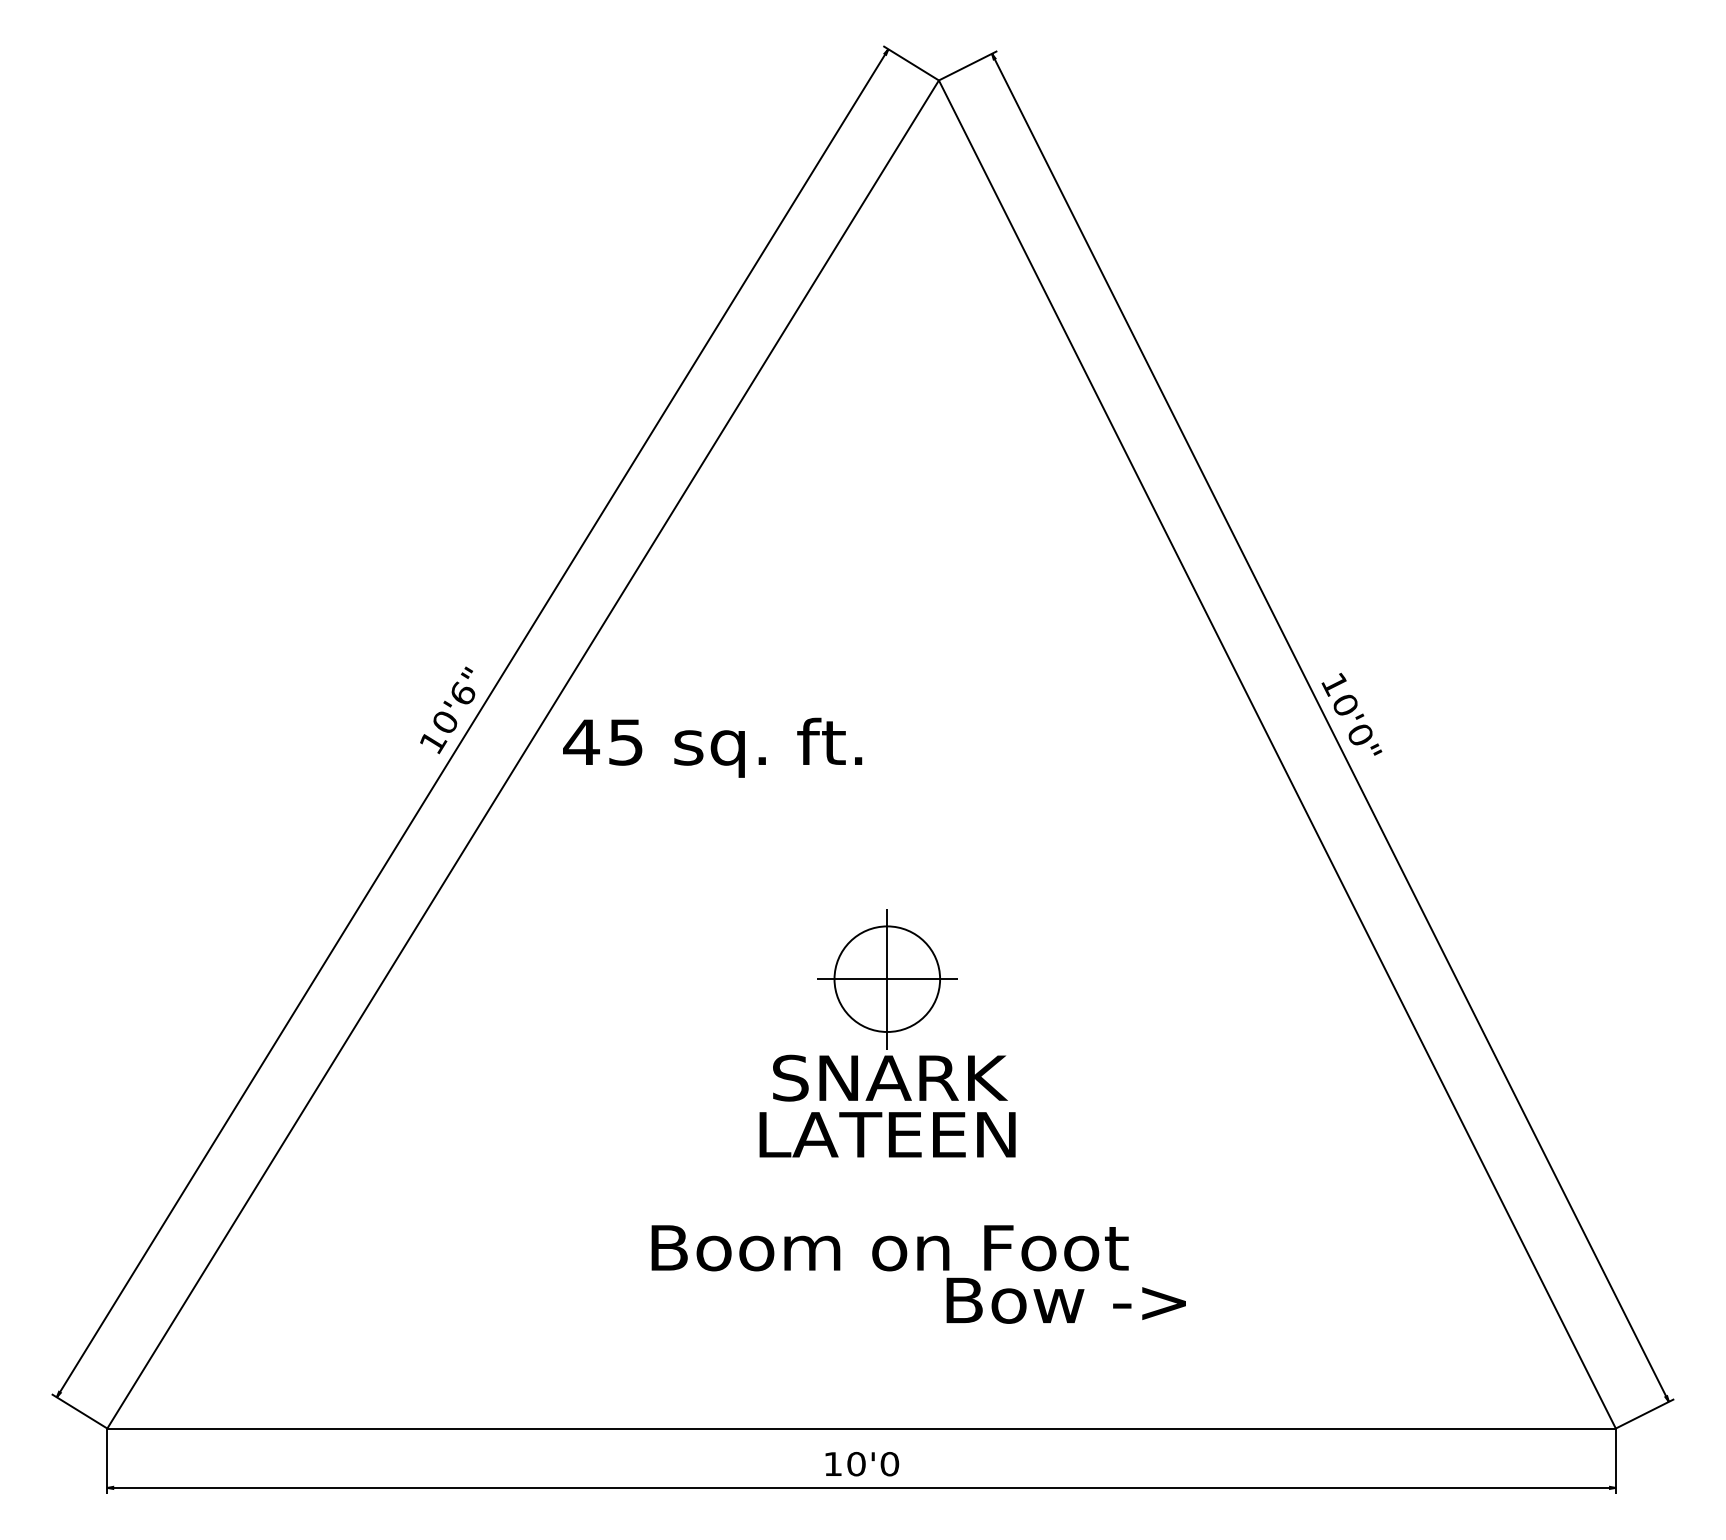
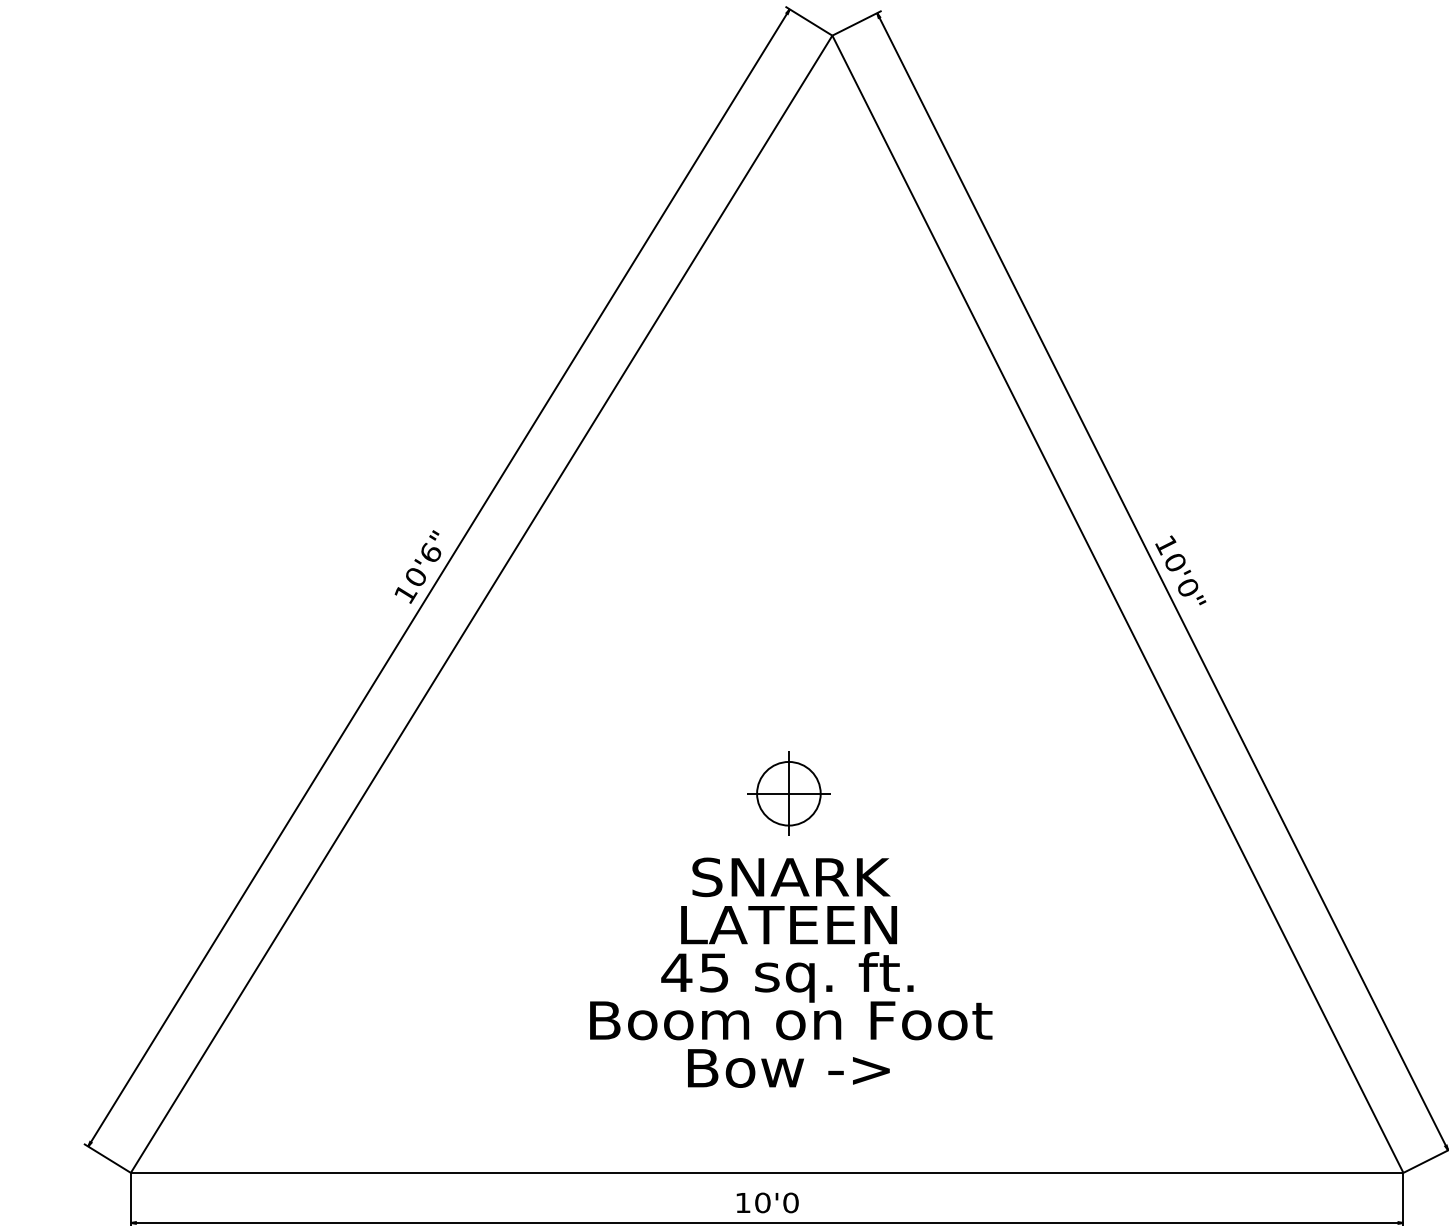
text: (712, 747) -> (787, 977), moved
part: (887, 978) -> (789, 793), size x0.71
text: (1065, 1300) -> (788, 1068), moved

